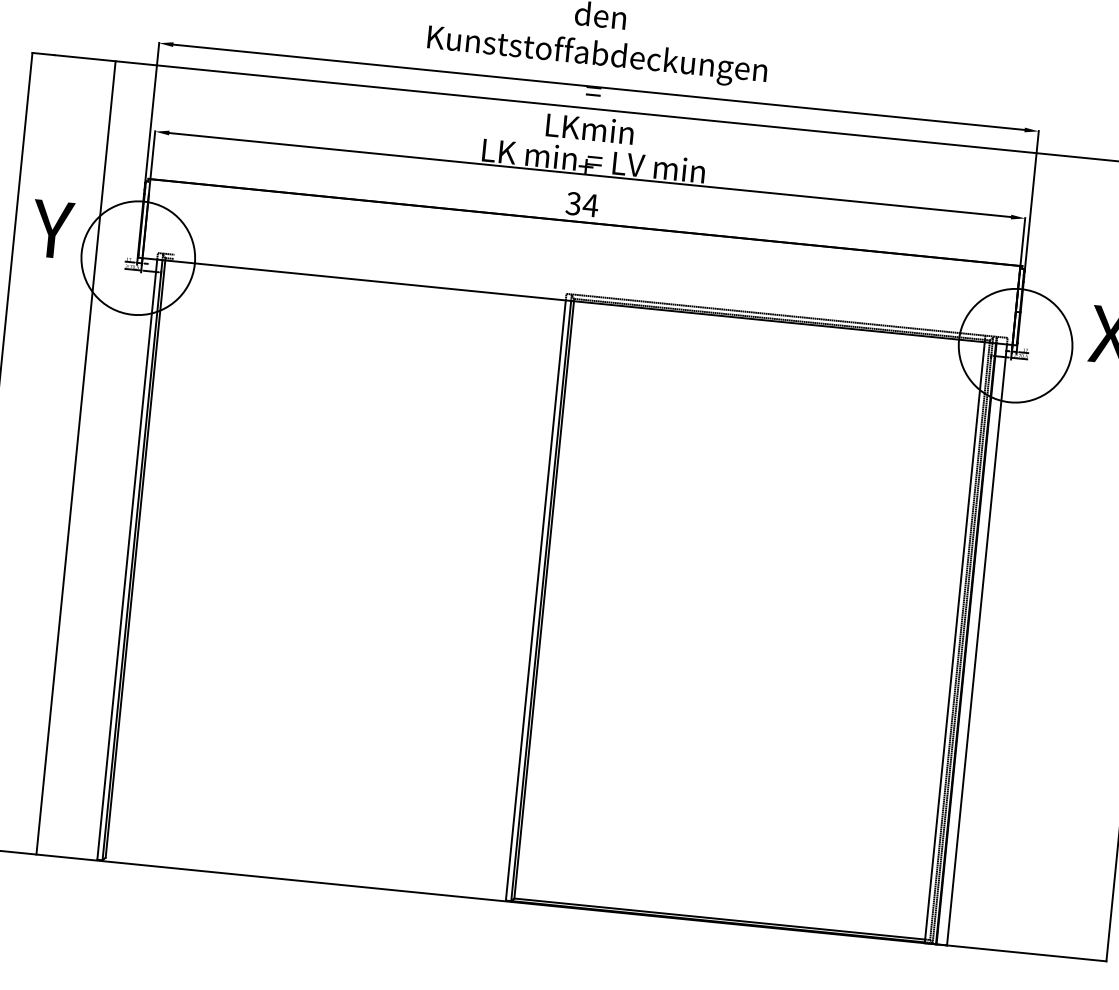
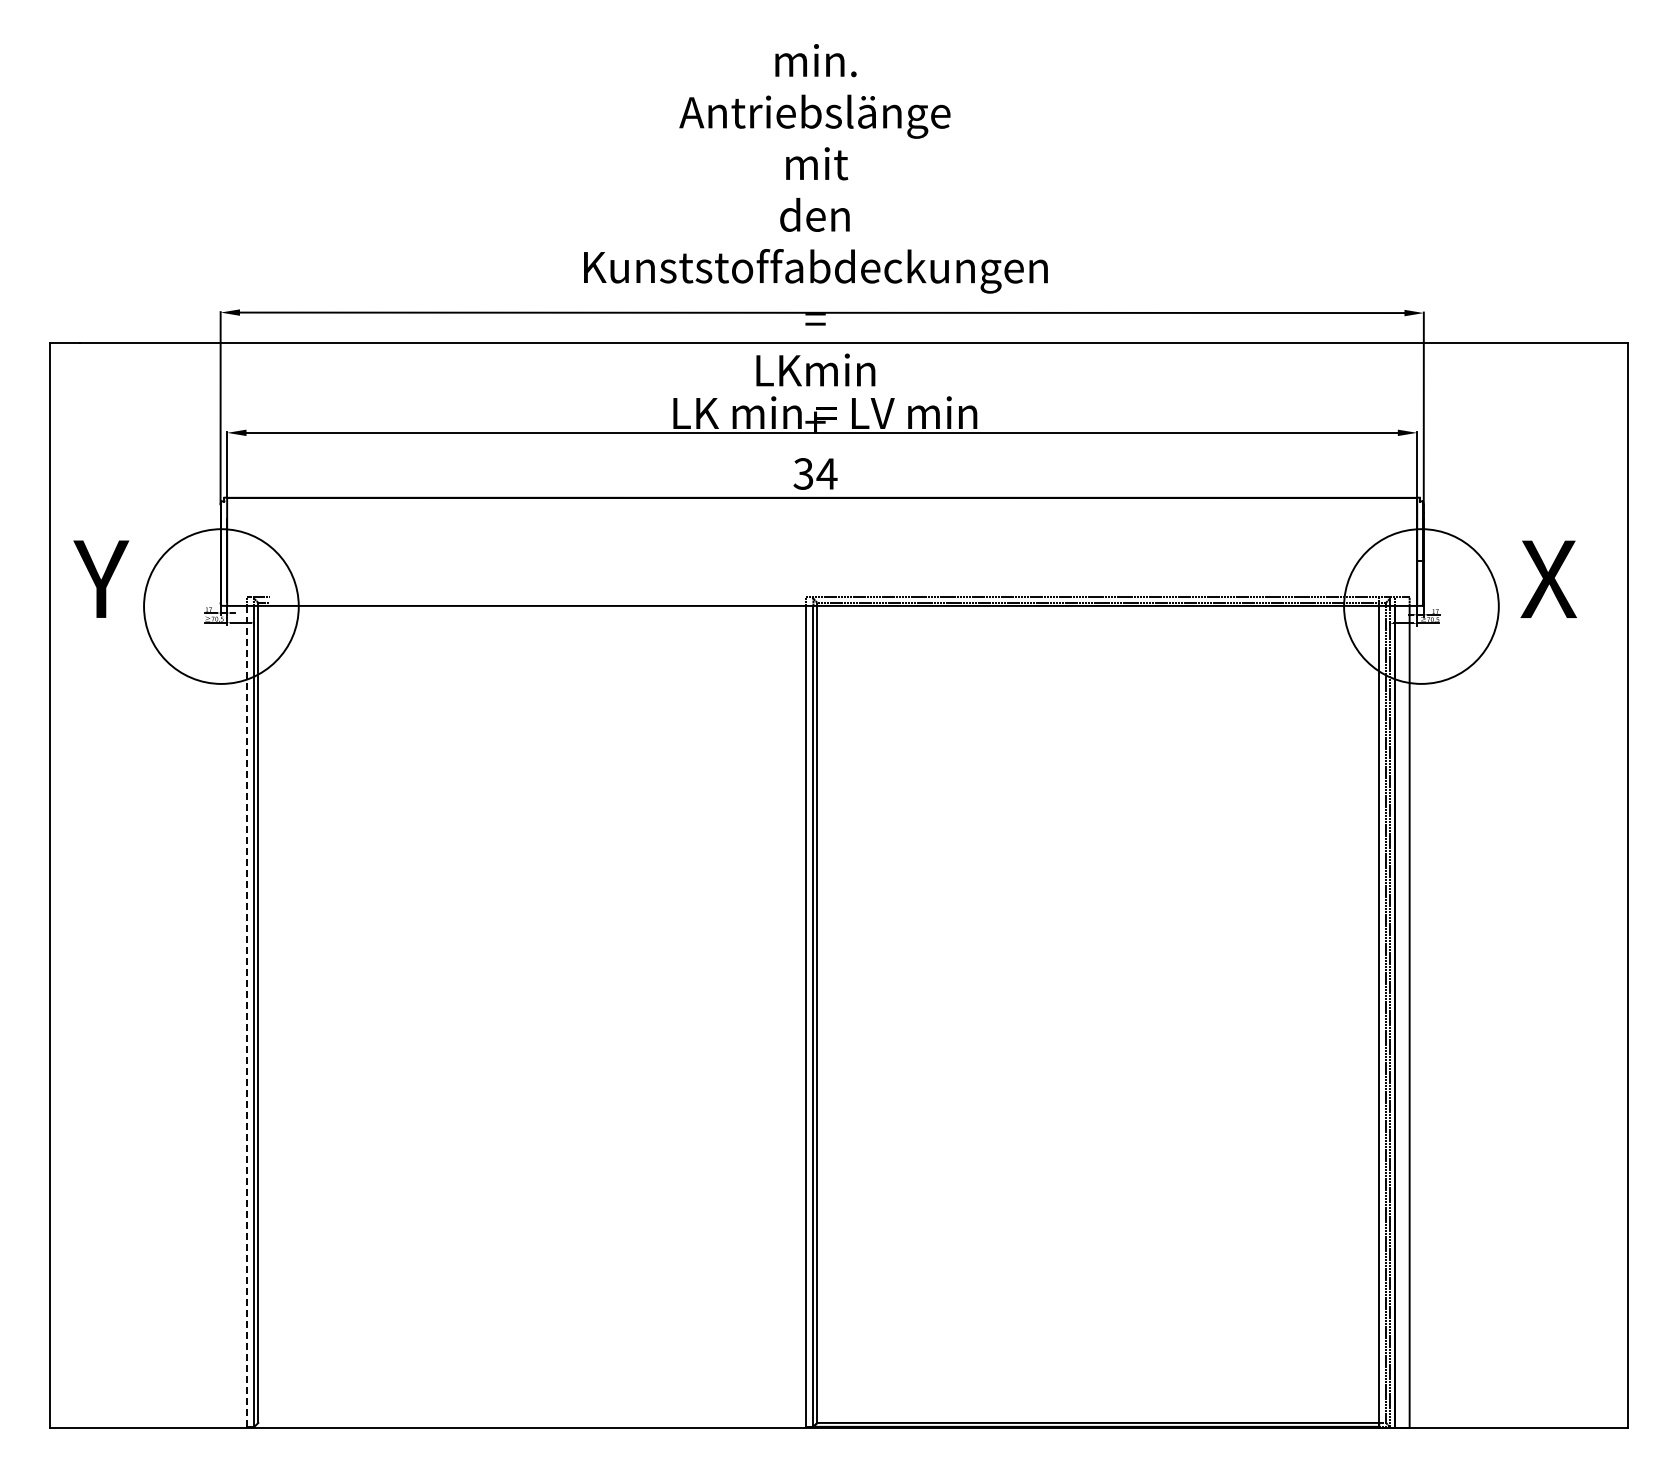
line: (76, 457) -> (164, 884), removed
line: (127, 559) -> (247, 1015), solid -> dashed

